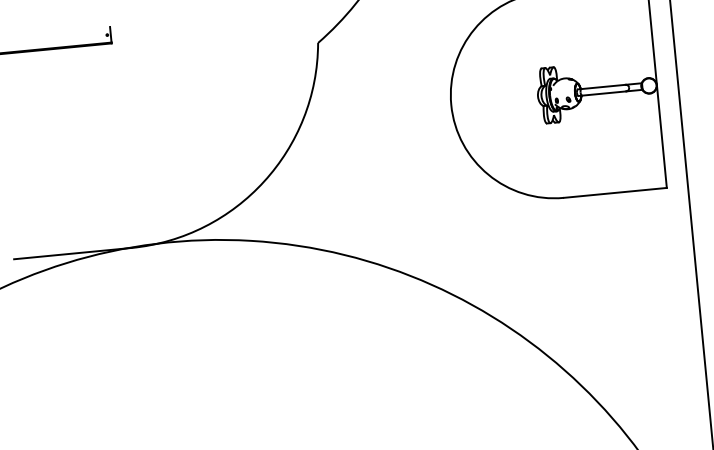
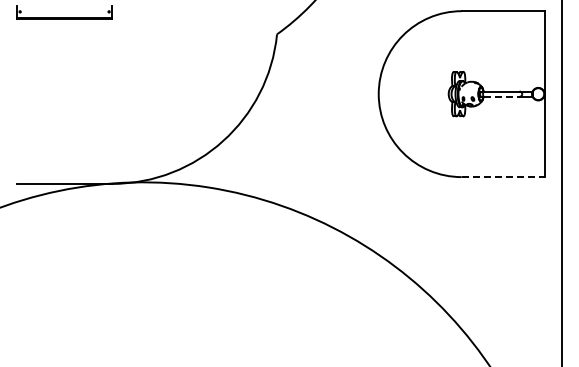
line: (603, 93) -> (501, 96), solid -> dashed
line: (615, 193) -> (503, 177), solid -> dashed

